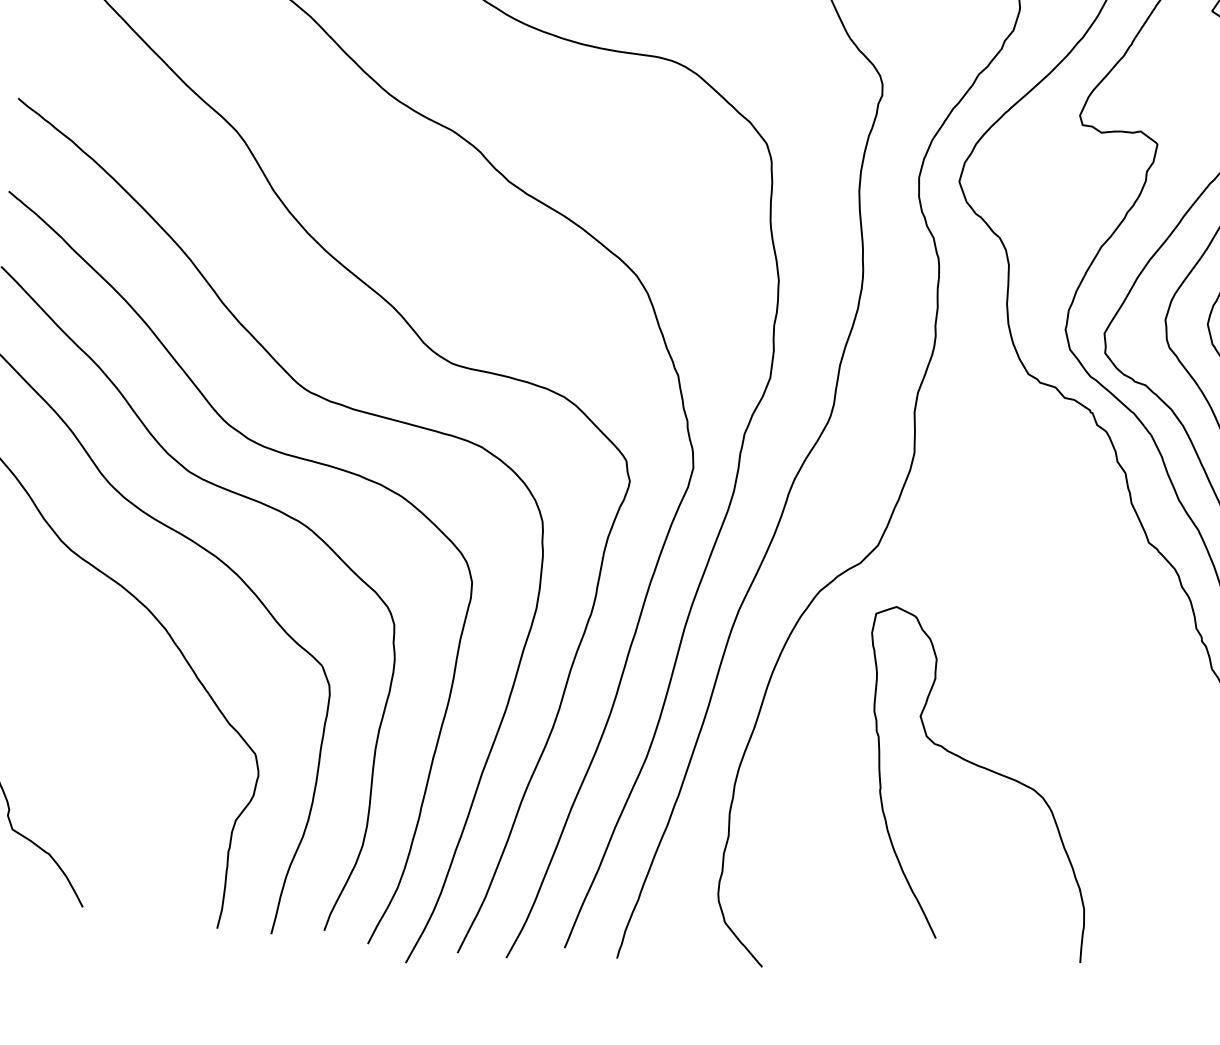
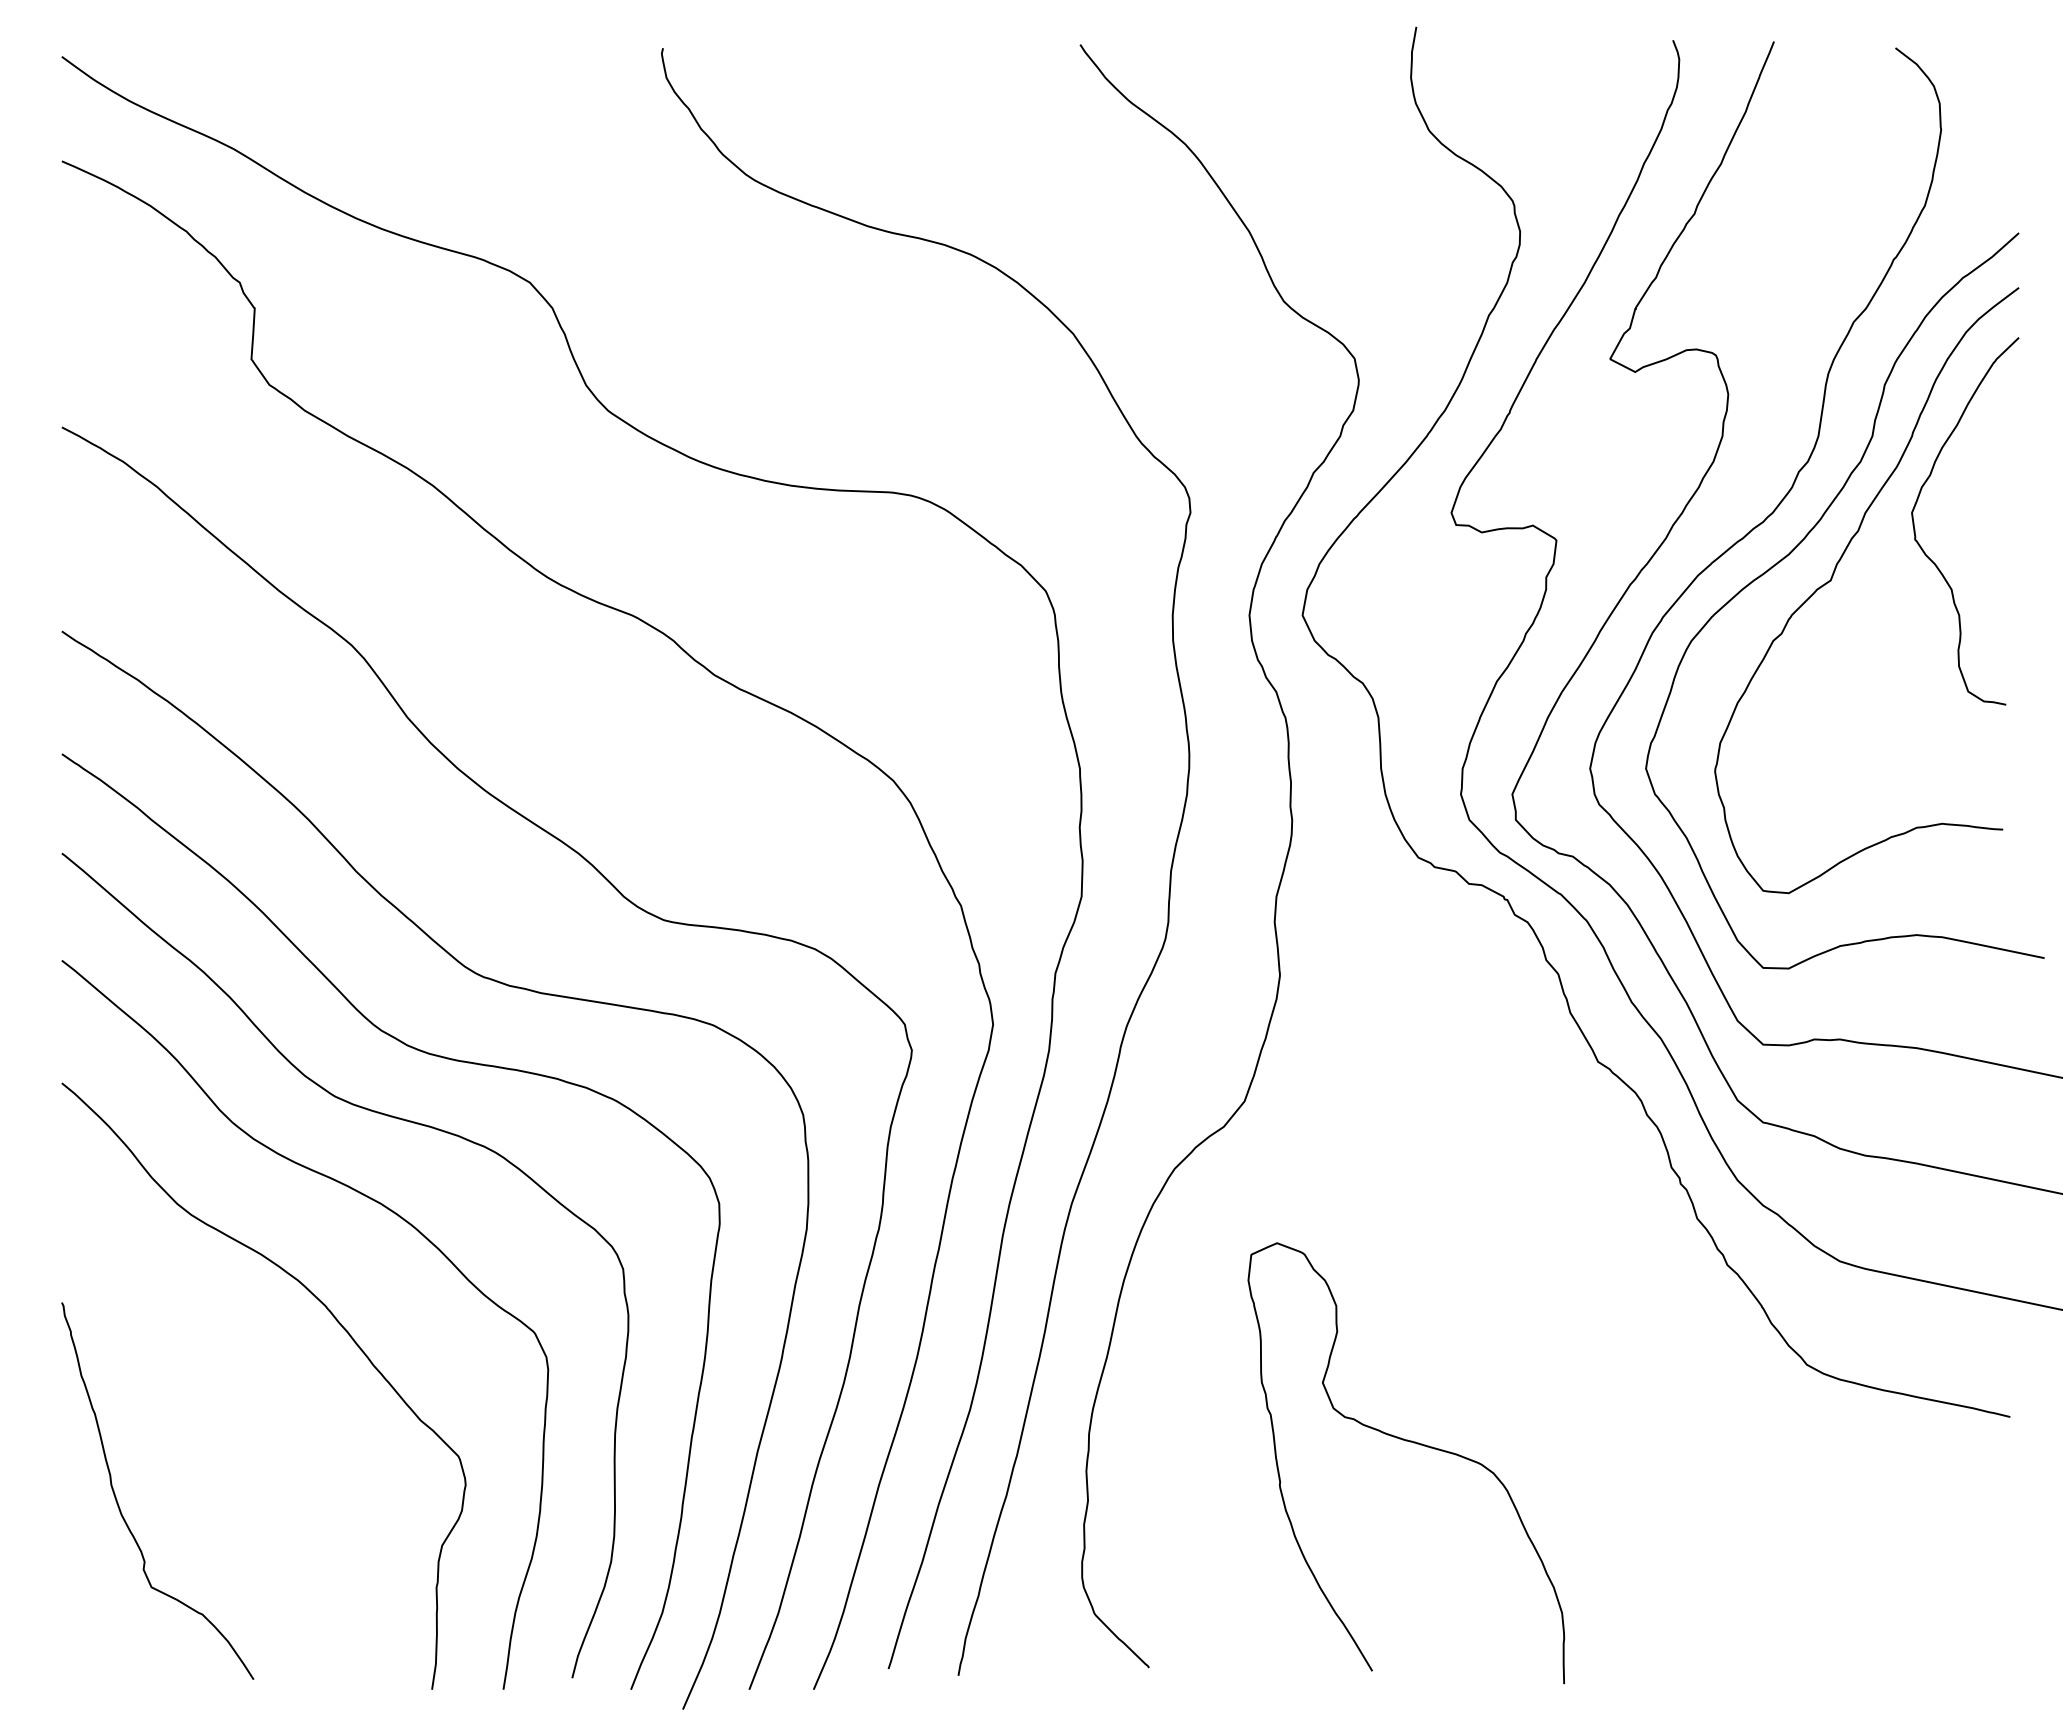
curve: (984, 769) -> (1413, 1443), moved

